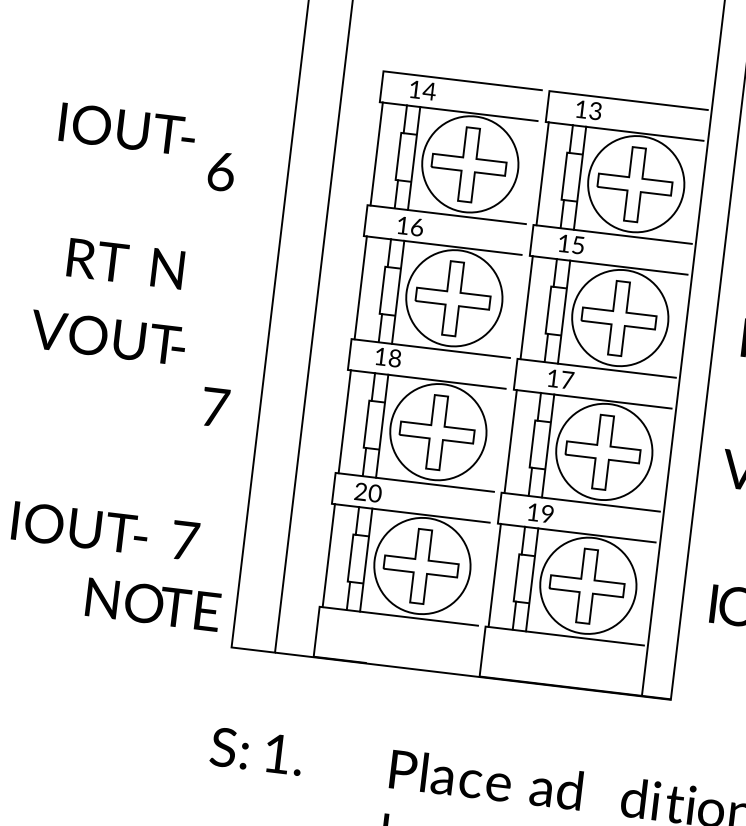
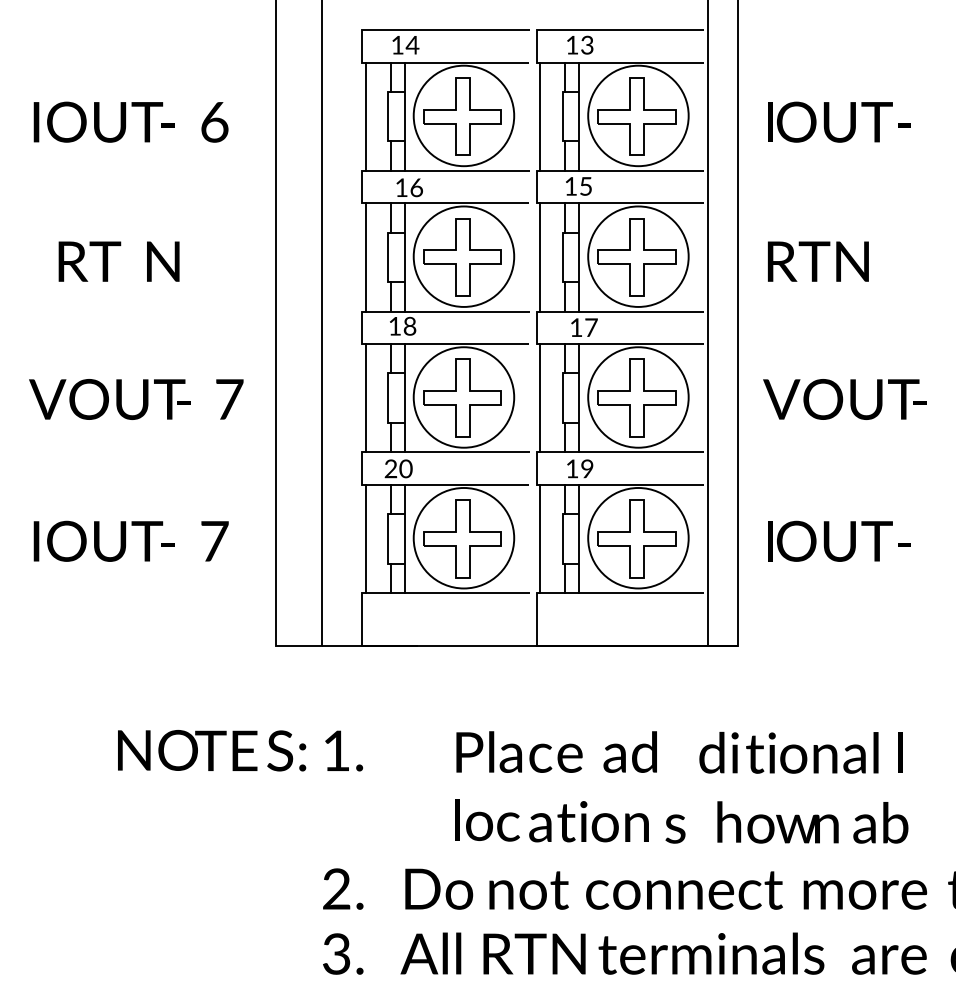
text: (221, 171) -> (214, 122), moved
text: (107, 337) -> (109, 399), moved
text: (153, 604) -> (187, 750), moved

